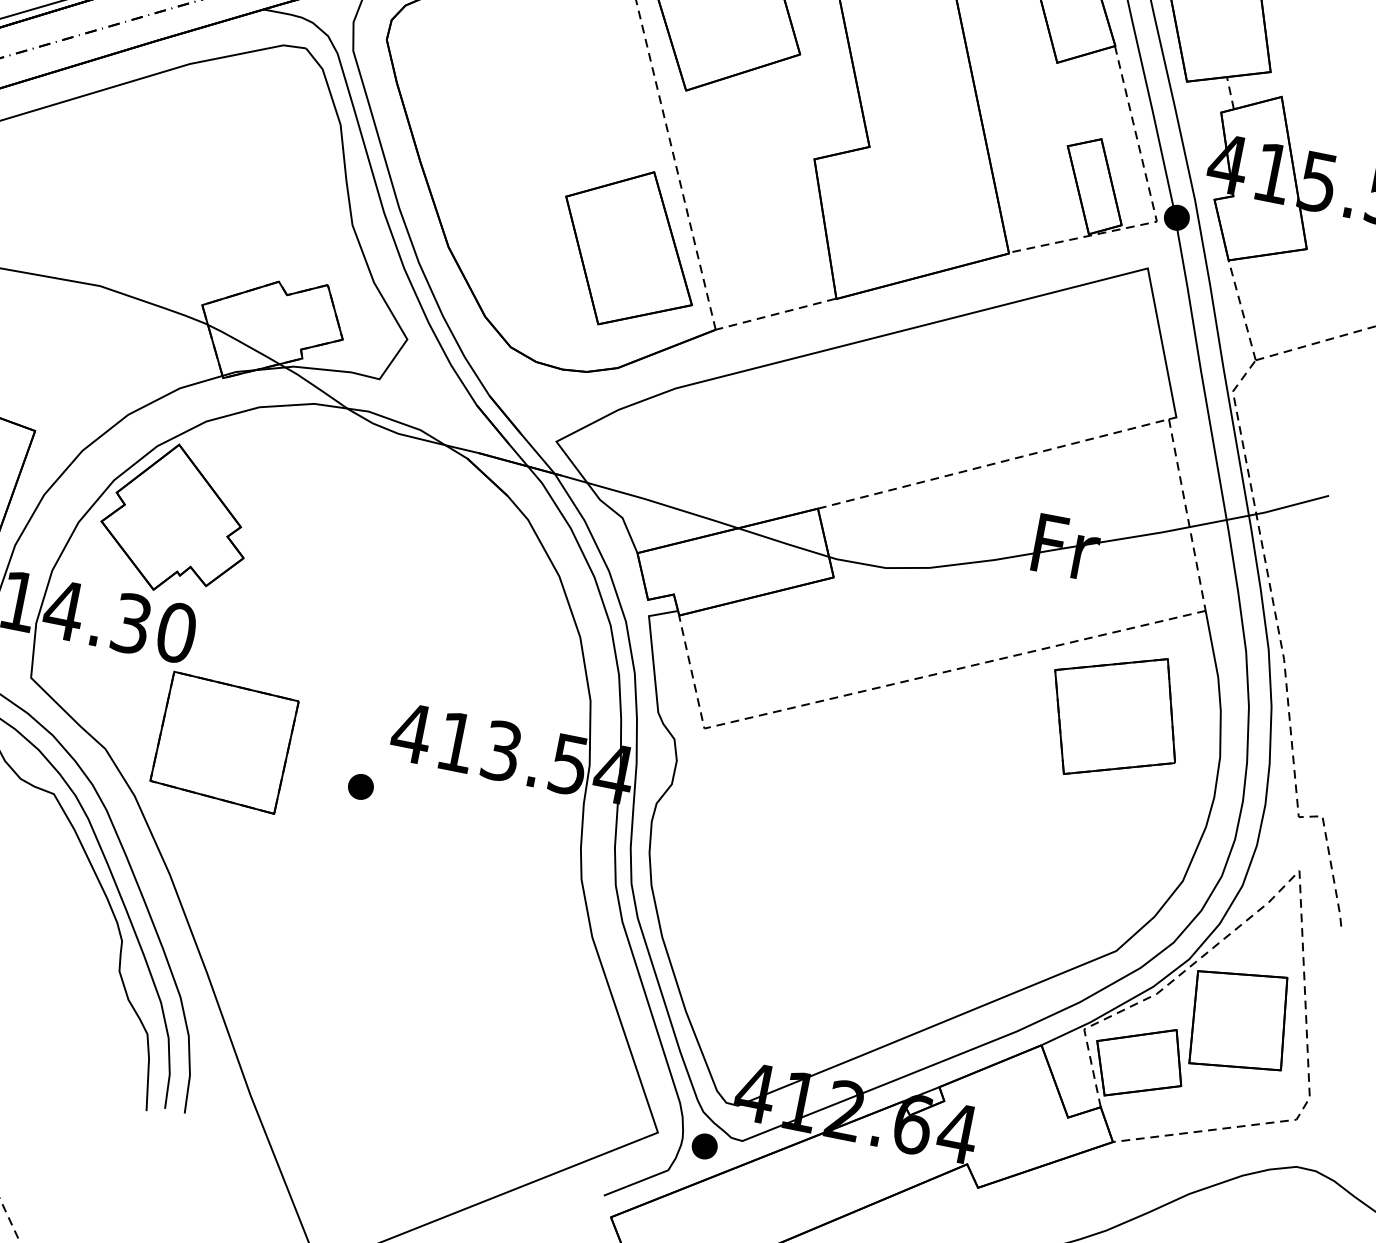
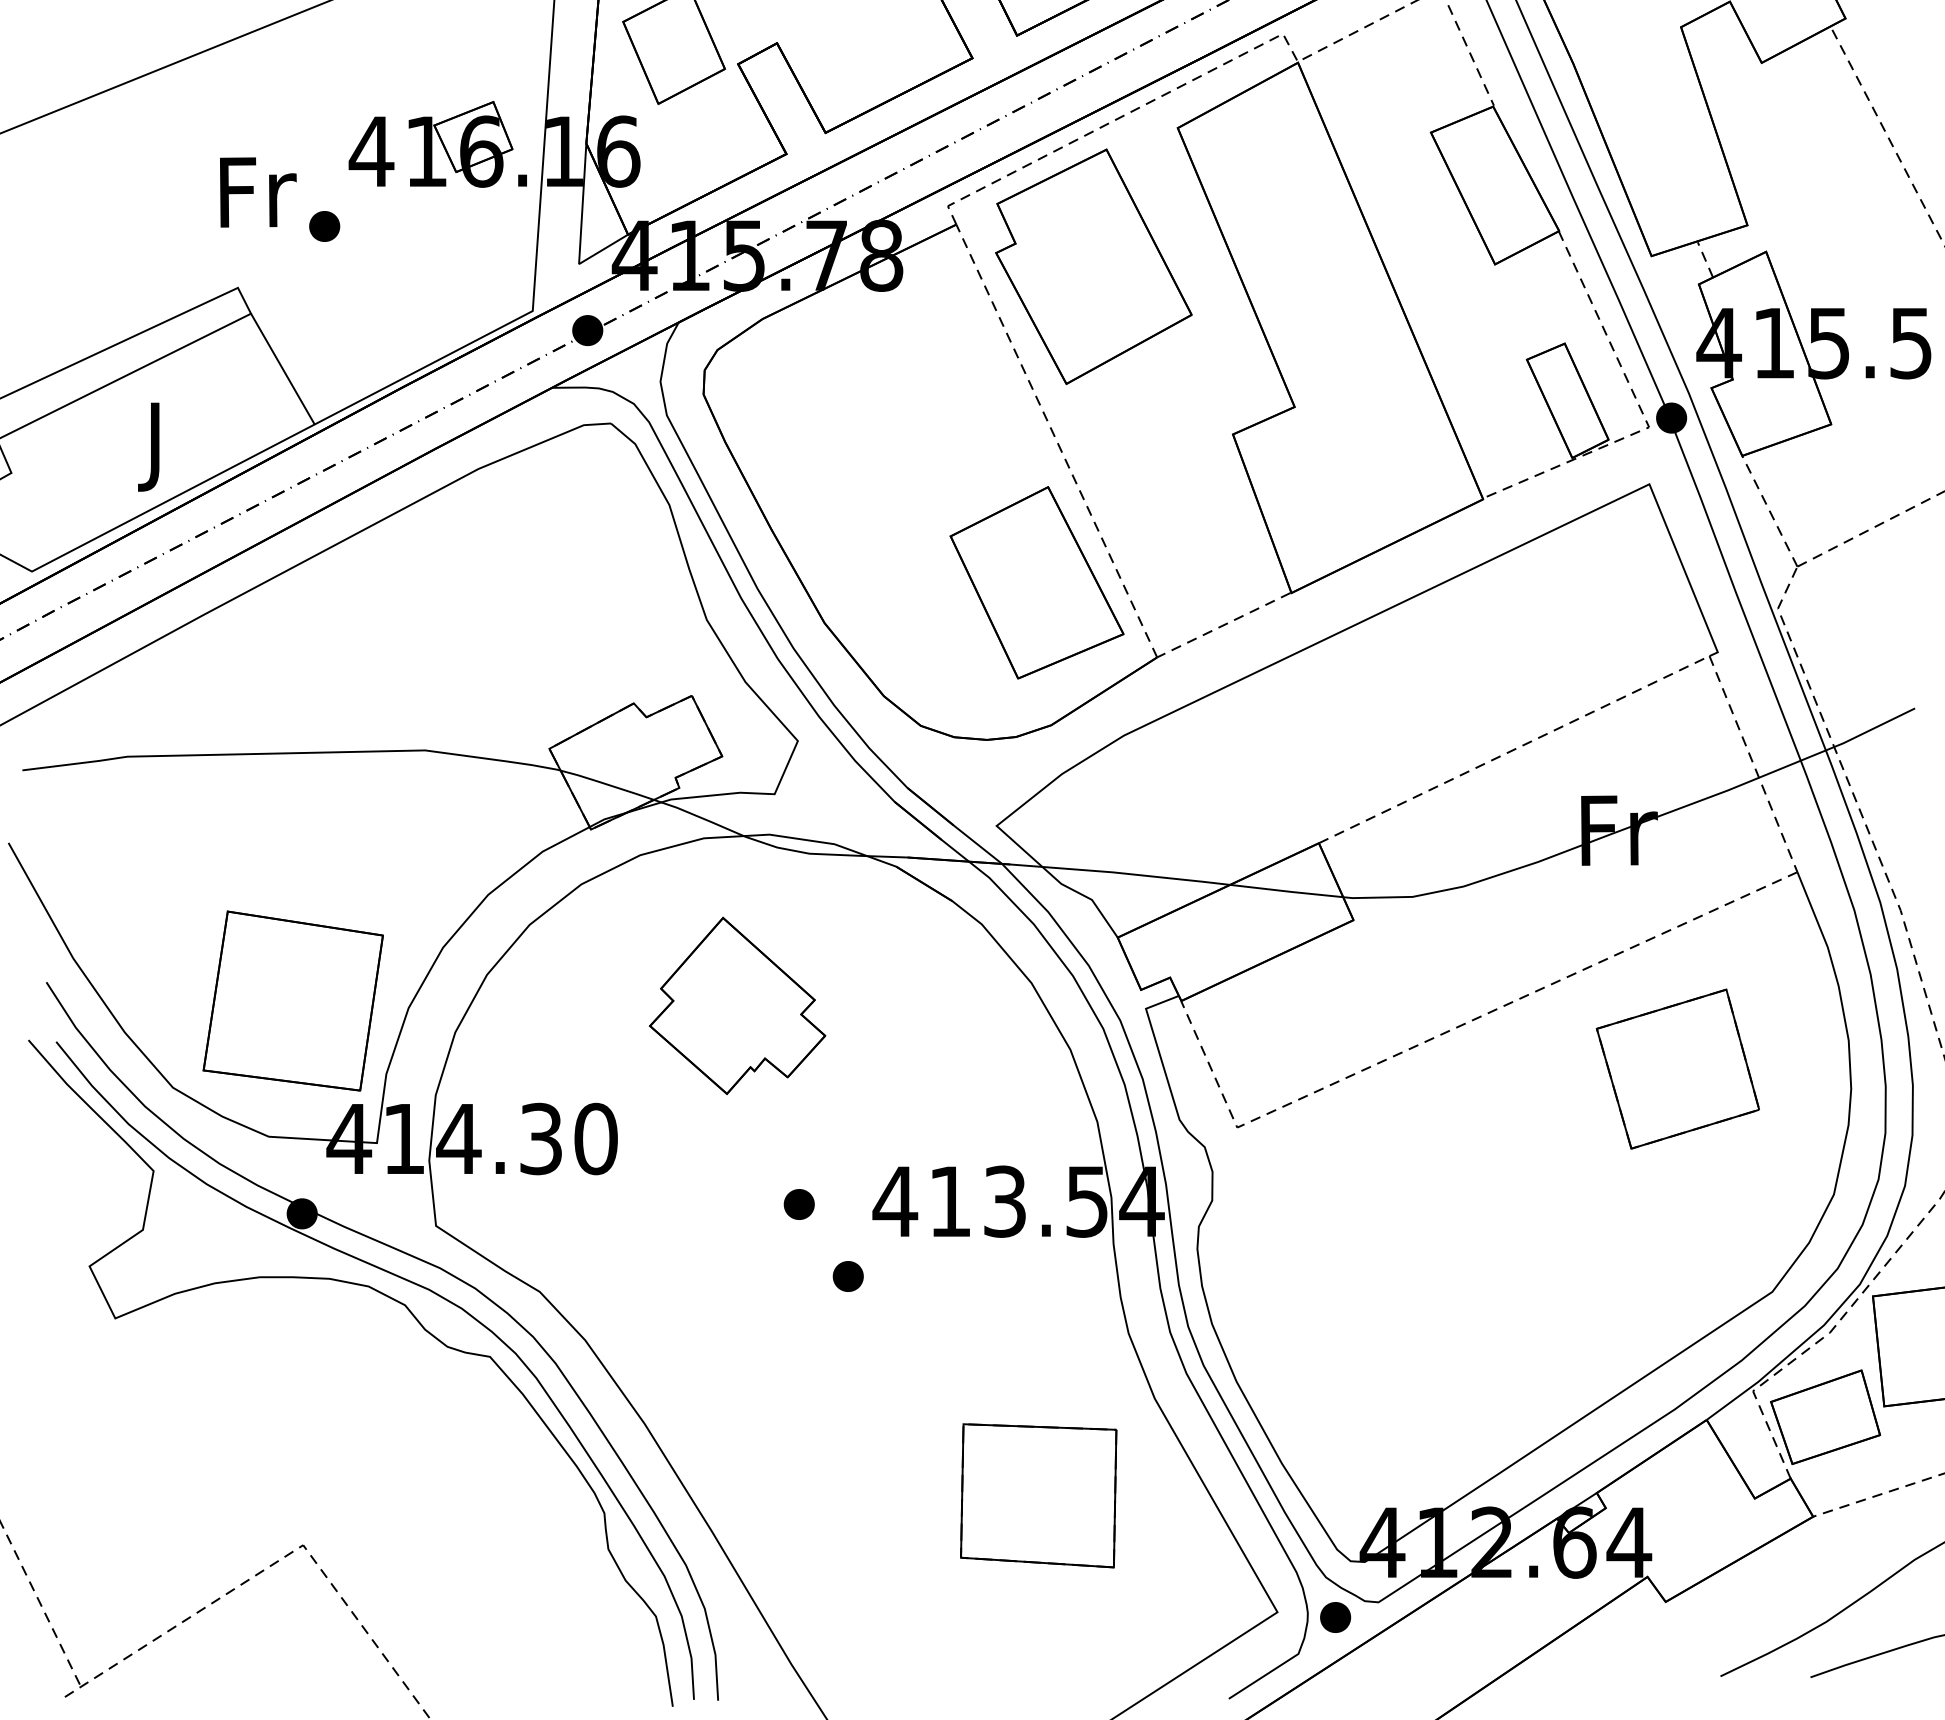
part: (176, 518) -> (737, 1005), moved
part: (1114, 715) -> (1677, 1068), moved
part: (331, 719) -> (798, 1204), added
part: (224, 742) -> (1038, 1495), moved

